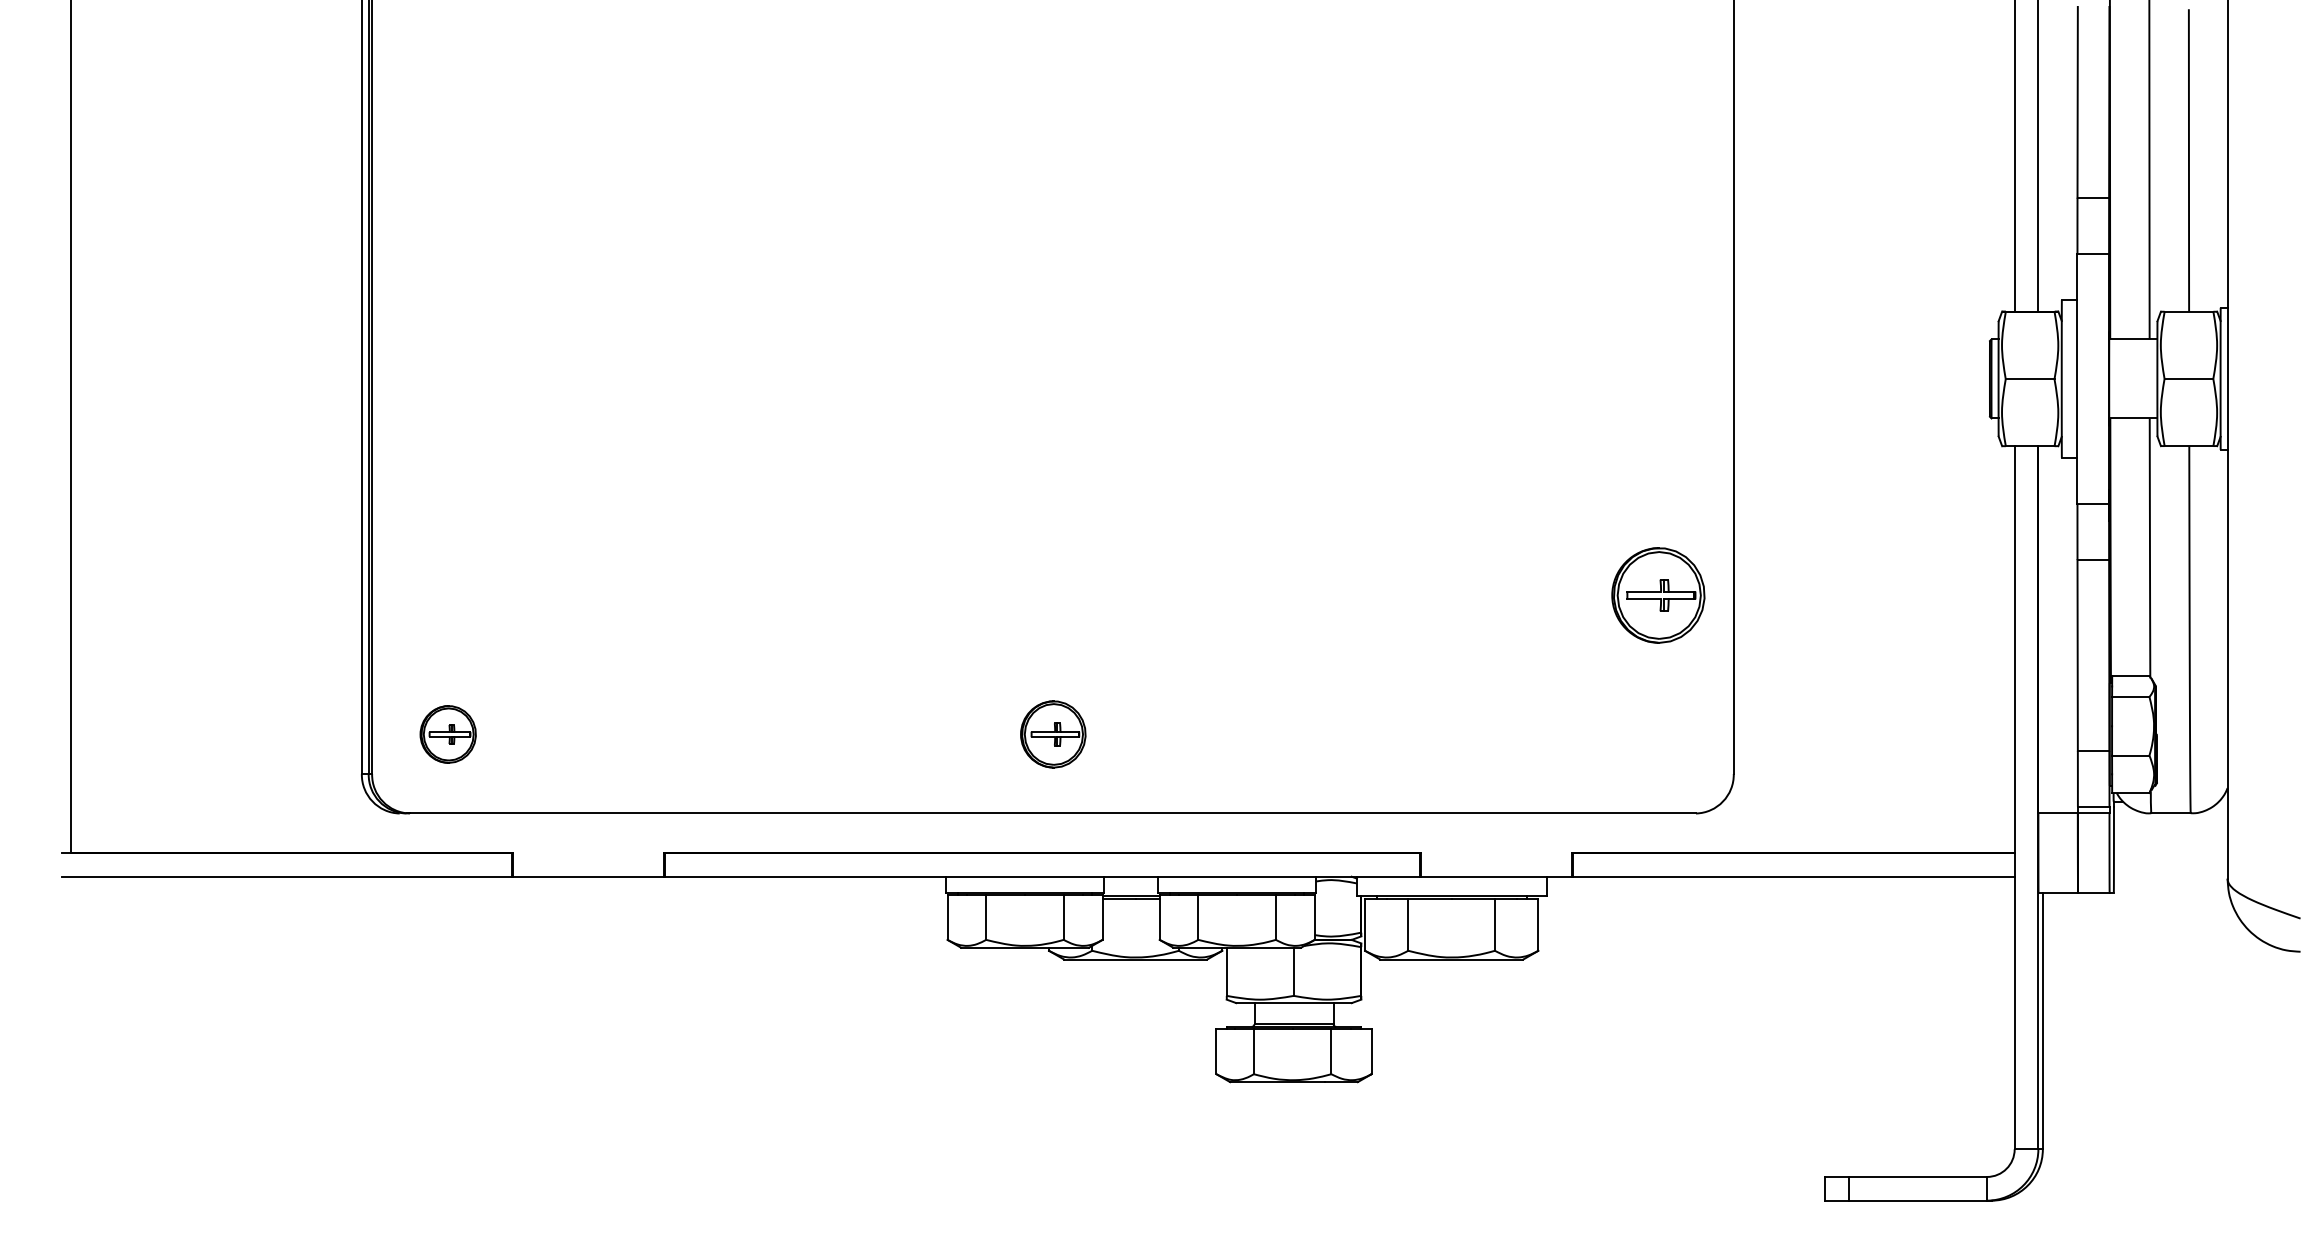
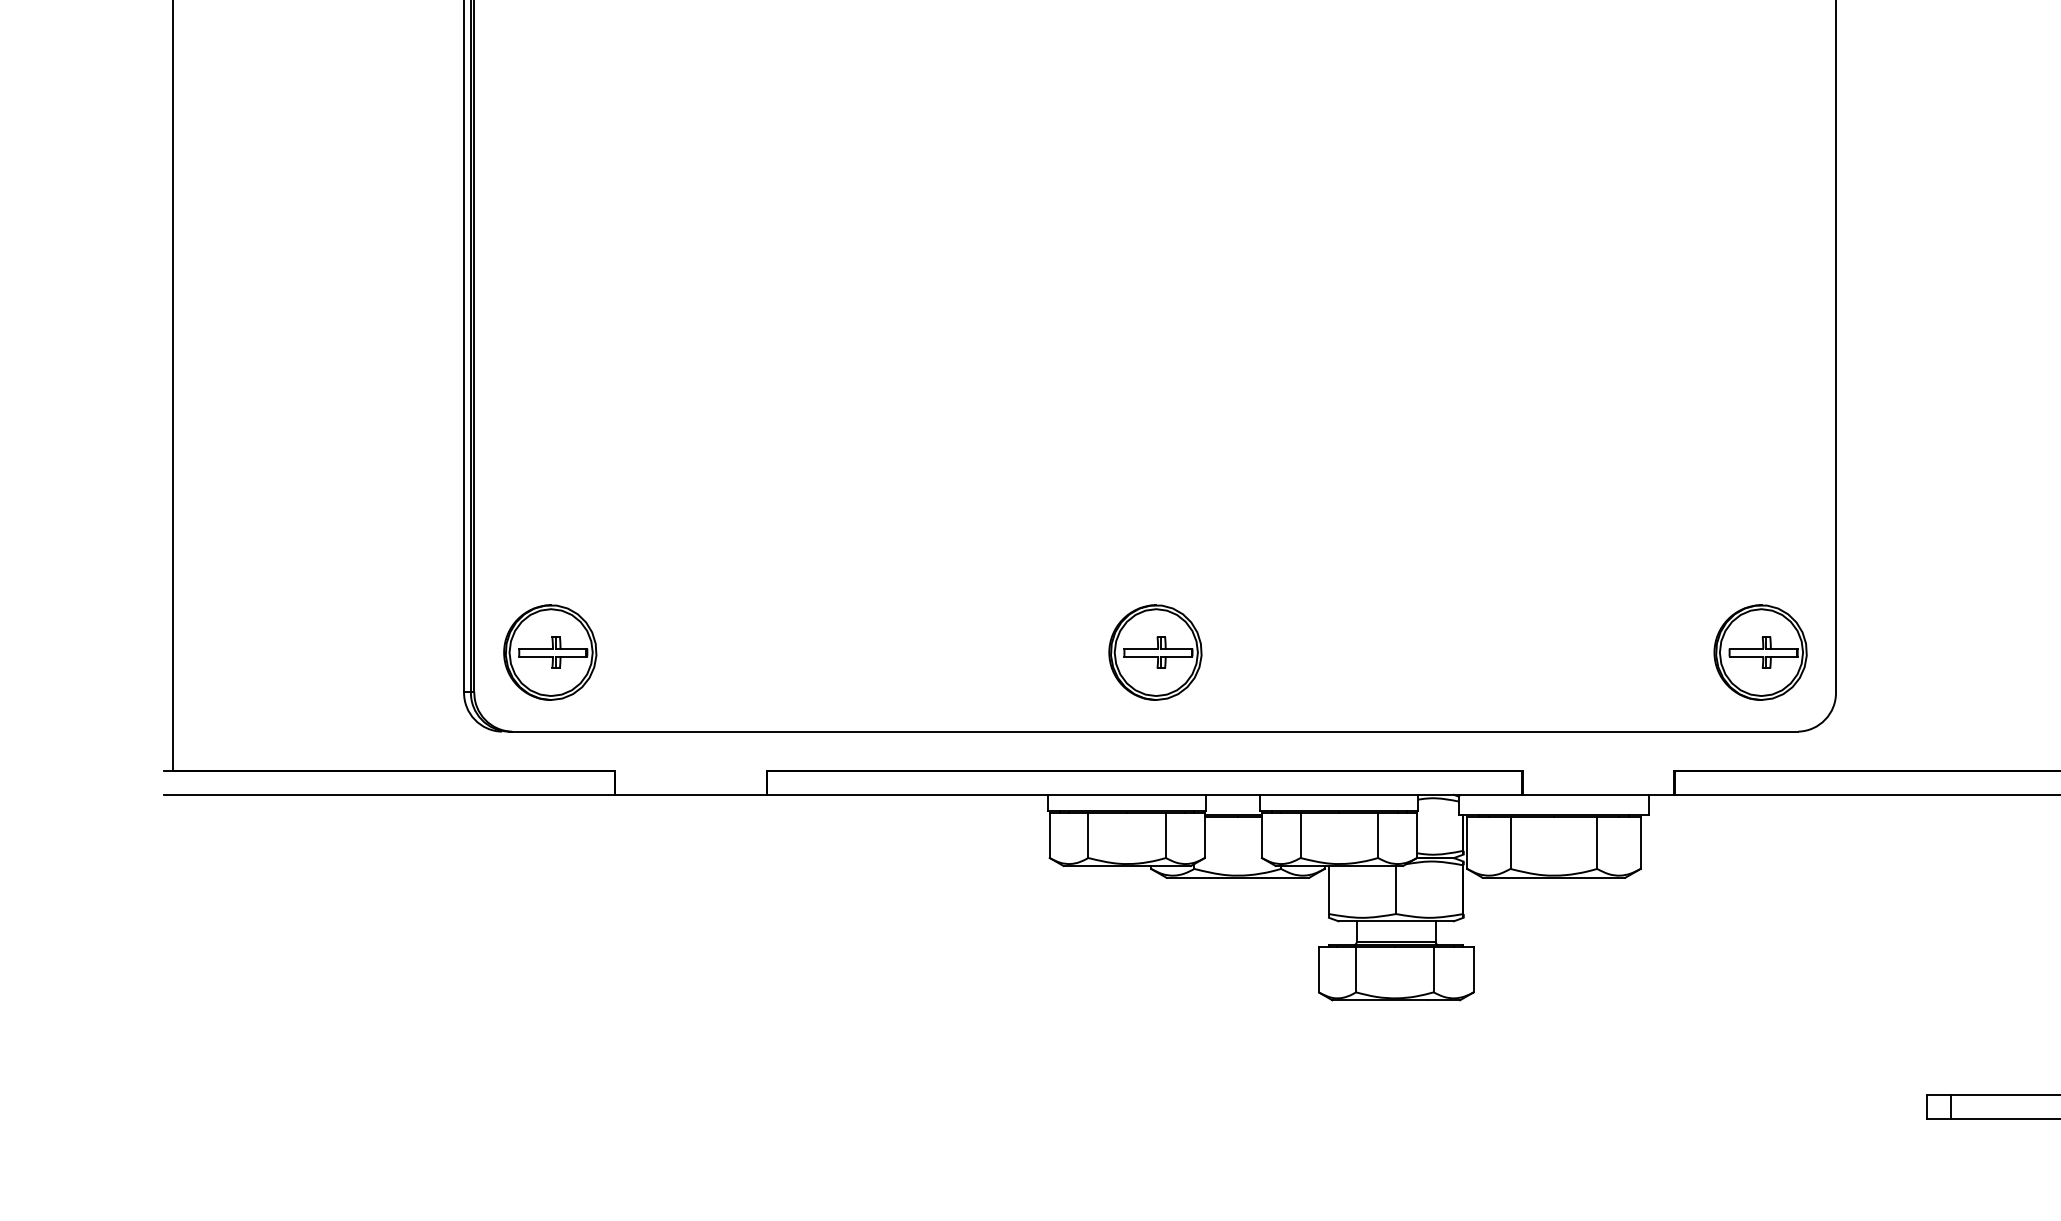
part: (1658, 595) -> (1760, 652), moved
part: (448, 734) -> (550, 652), size x1.67
part: (1053, 734) -> (1155, 652), size x1.43

